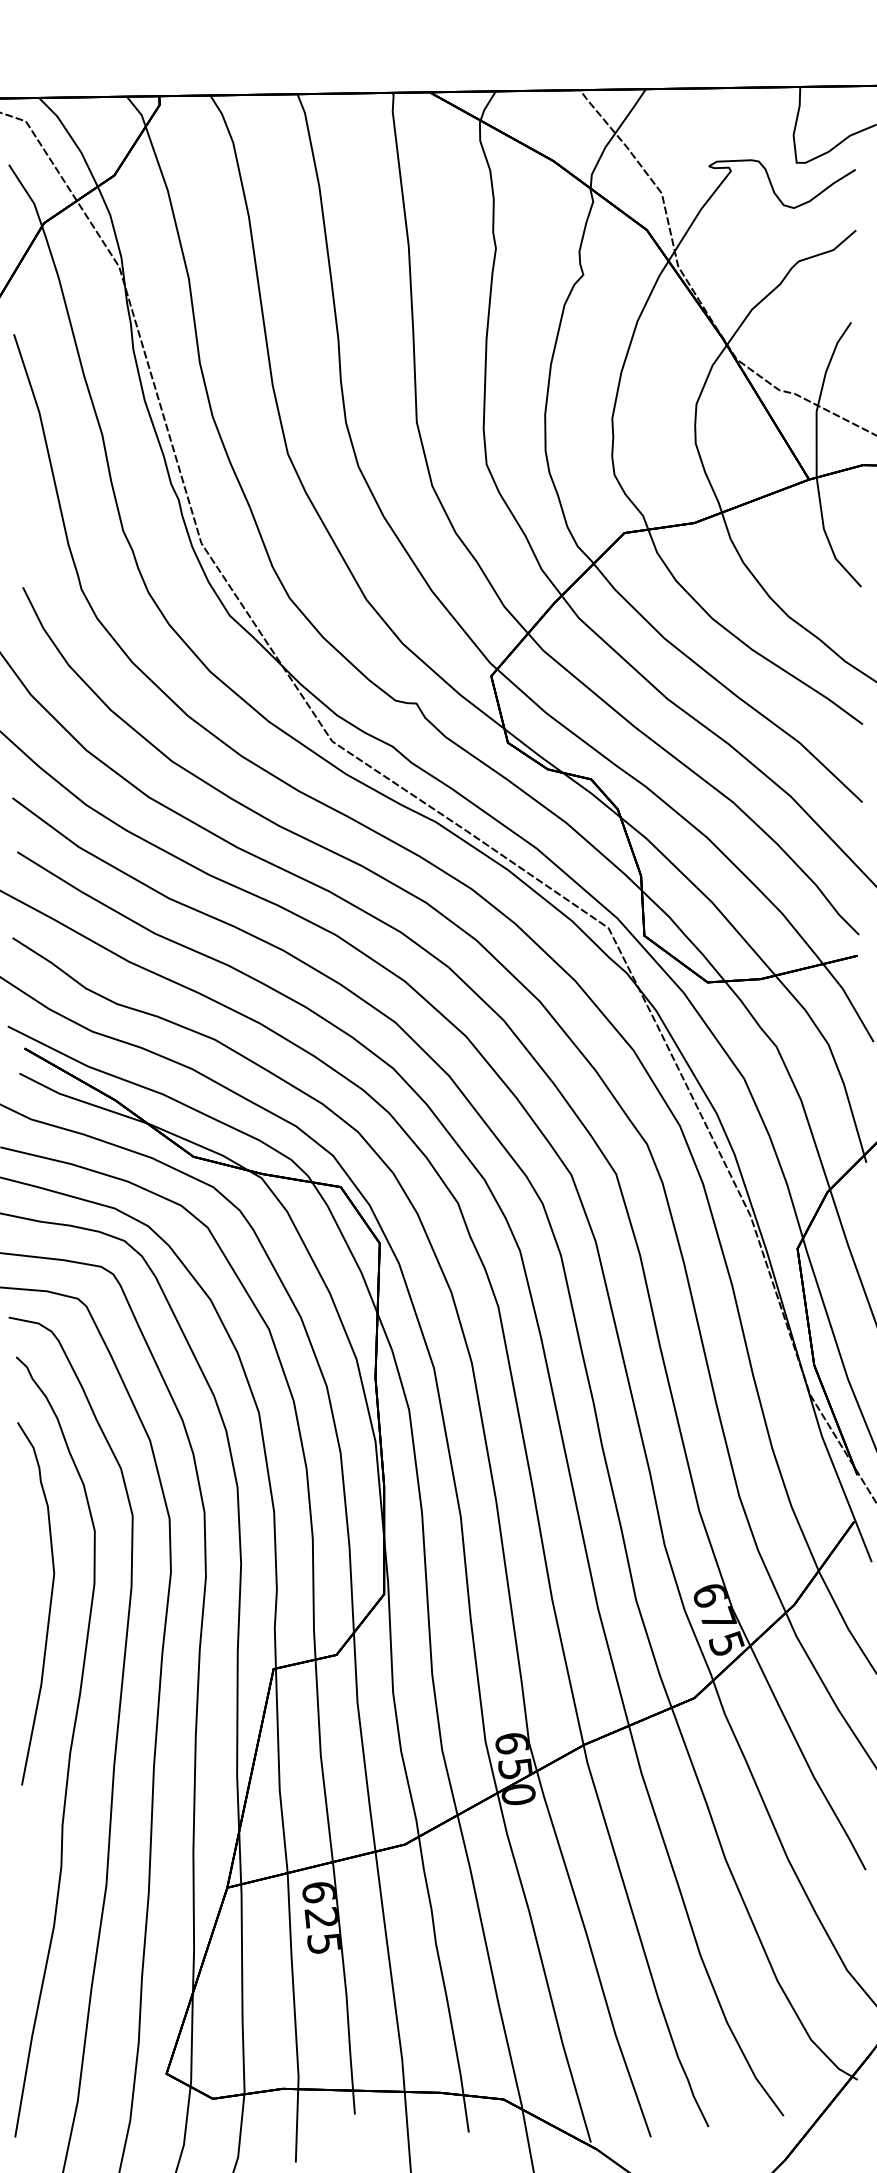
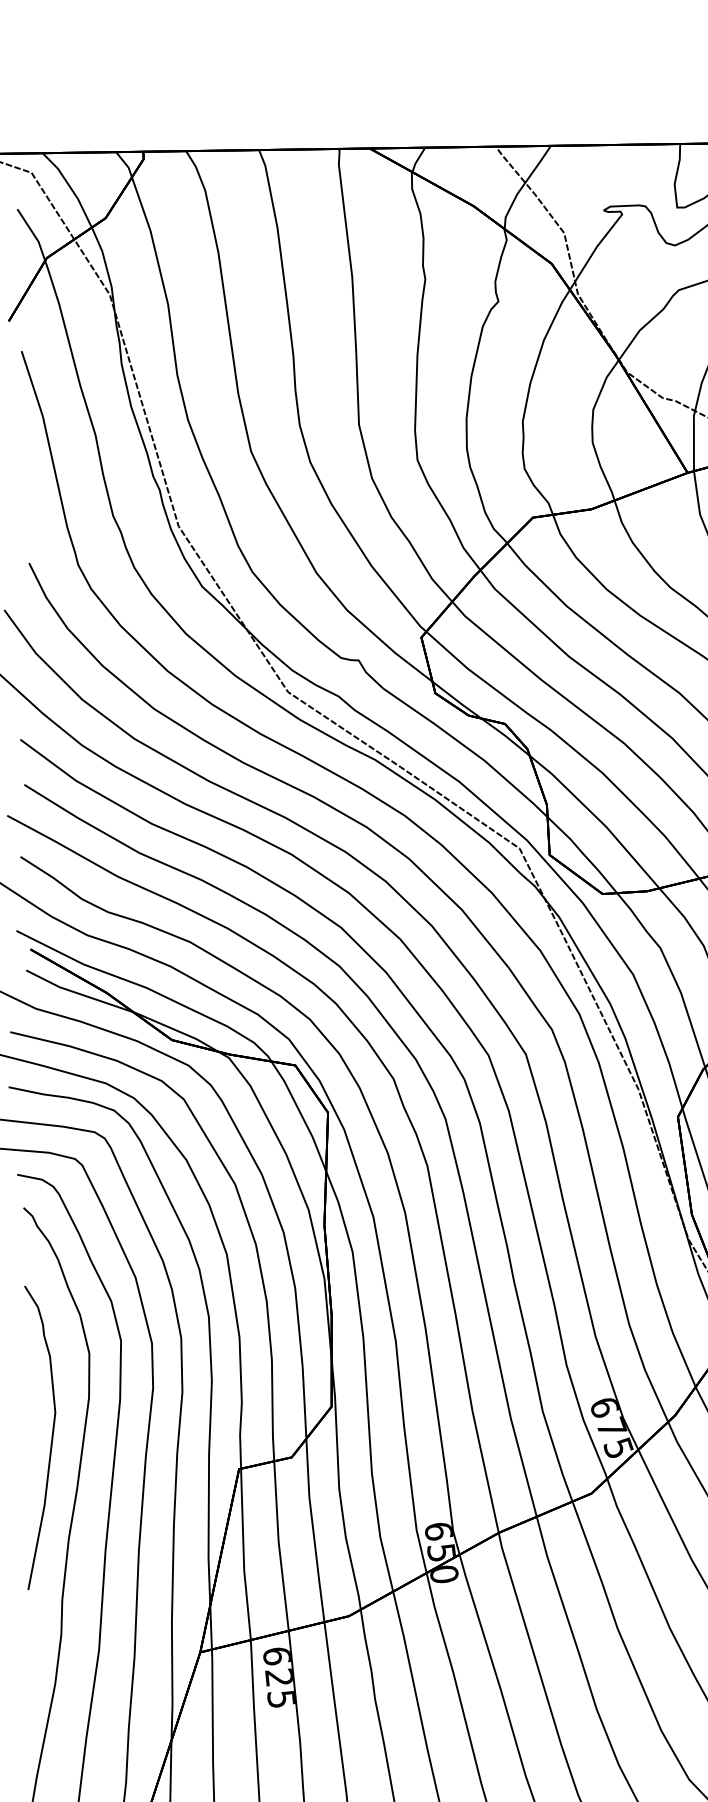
curve: (49, 1603) -> (51, 1437), moved

